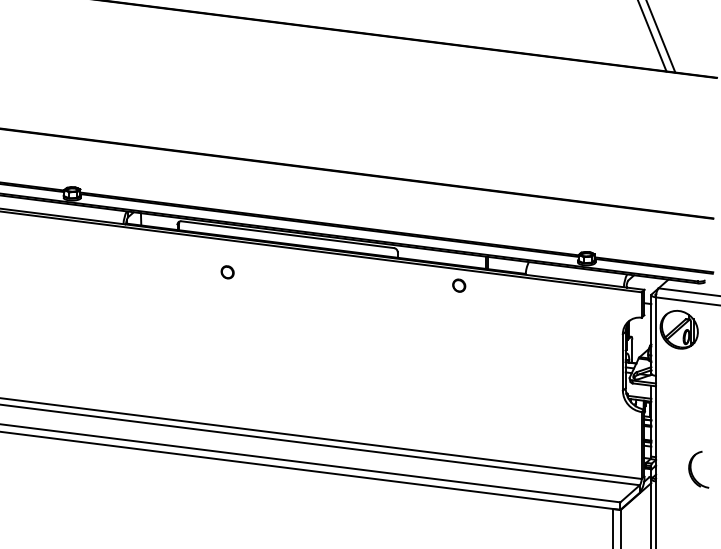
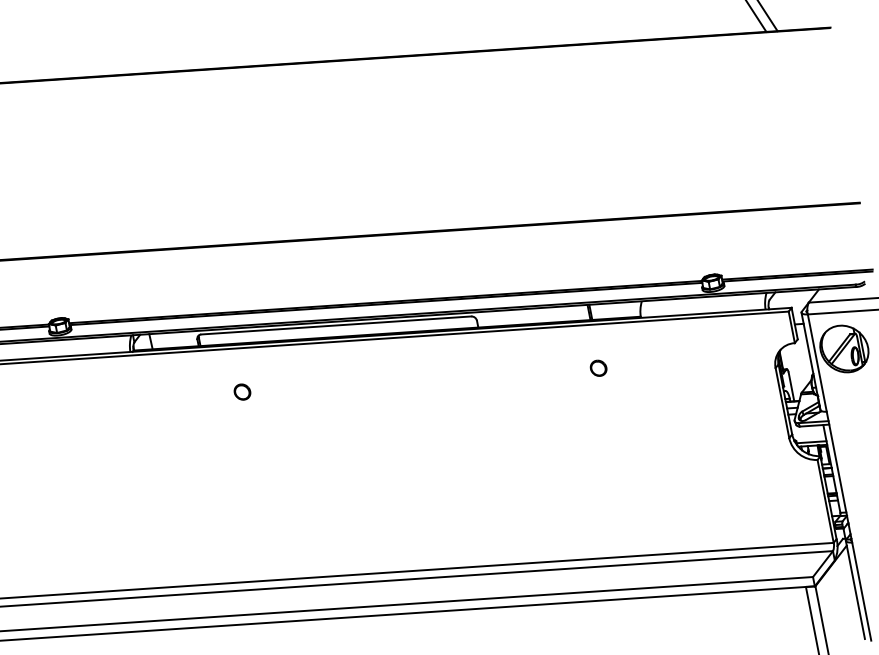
part: (227, 272) -> (242, 392), moved
part: (459, 285) -> (598, 368), moved

